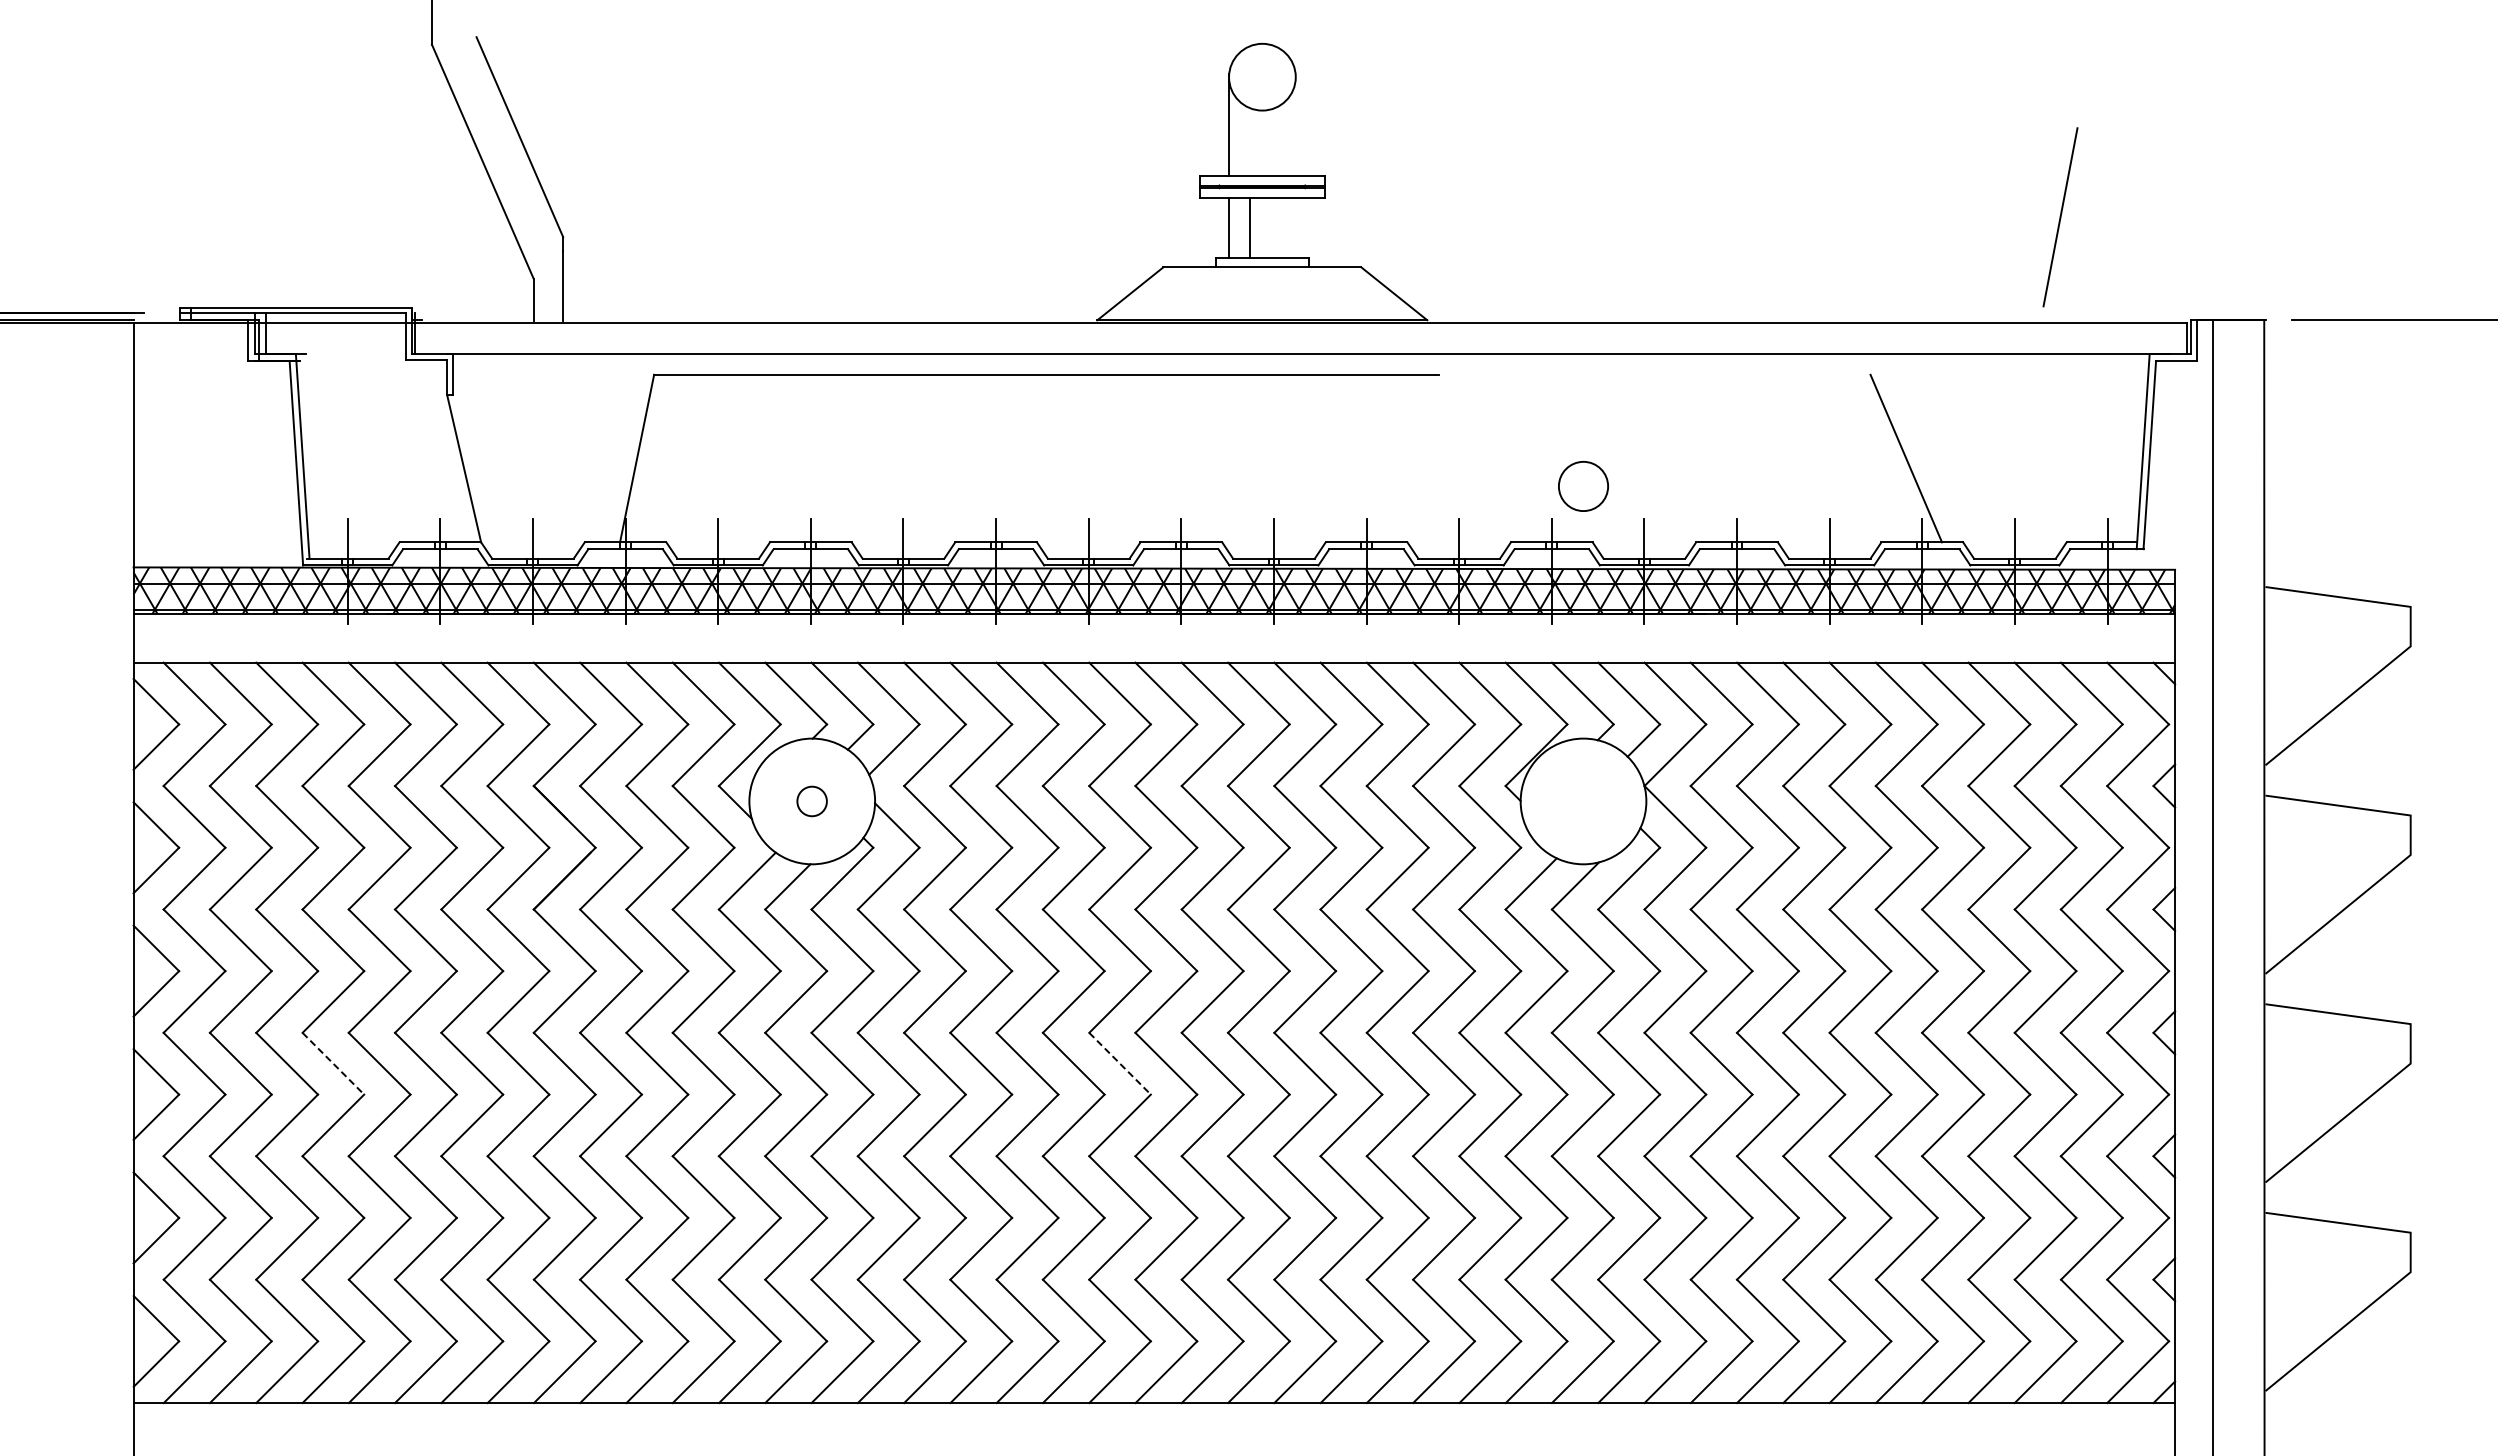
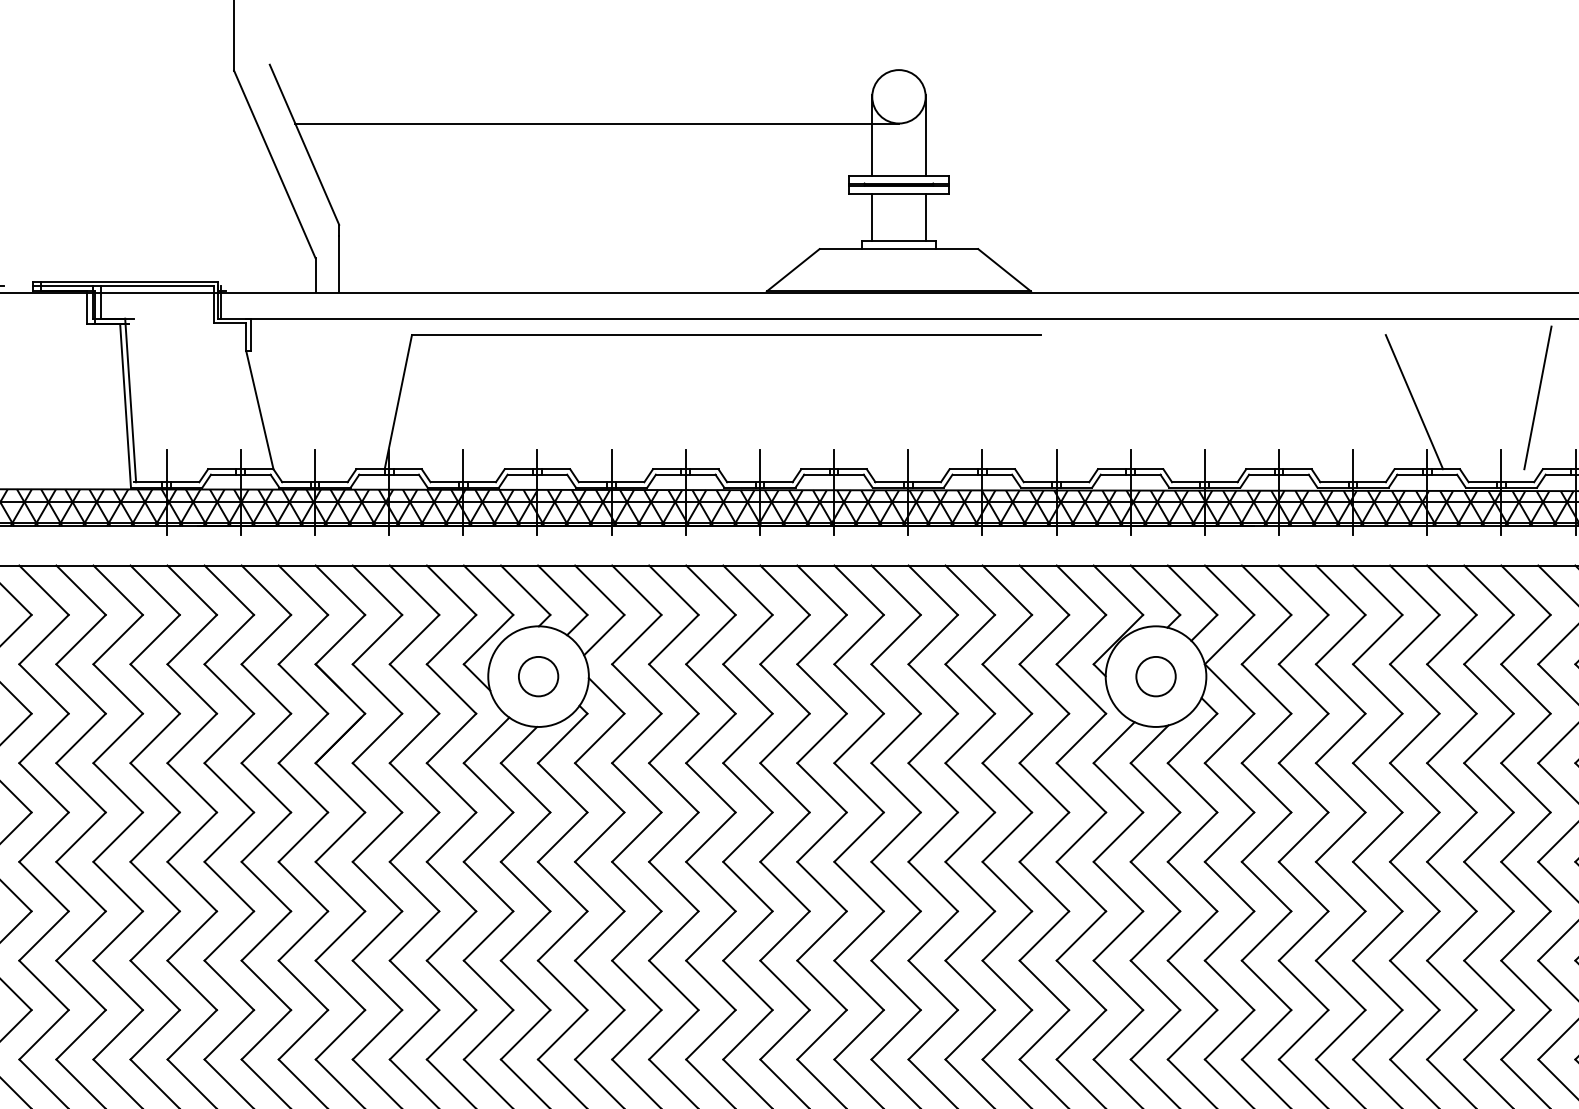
line: (885, 110) -> (597, 123), added
line: (1295, 124) -> (925, 134), added
line: (2060, 217) -> (1537, 398), moved
line: (1249, 227) -> (925, 217), moved
circle: (1583, 486) -> (1156, 676), moved
circle: (811, 801) -> (537, 676), size x1.67
line: (333, 1063) -> (155, 886), dashed -> solid
line: (1120, 1063) -> (785, 886), dashed -> solid

